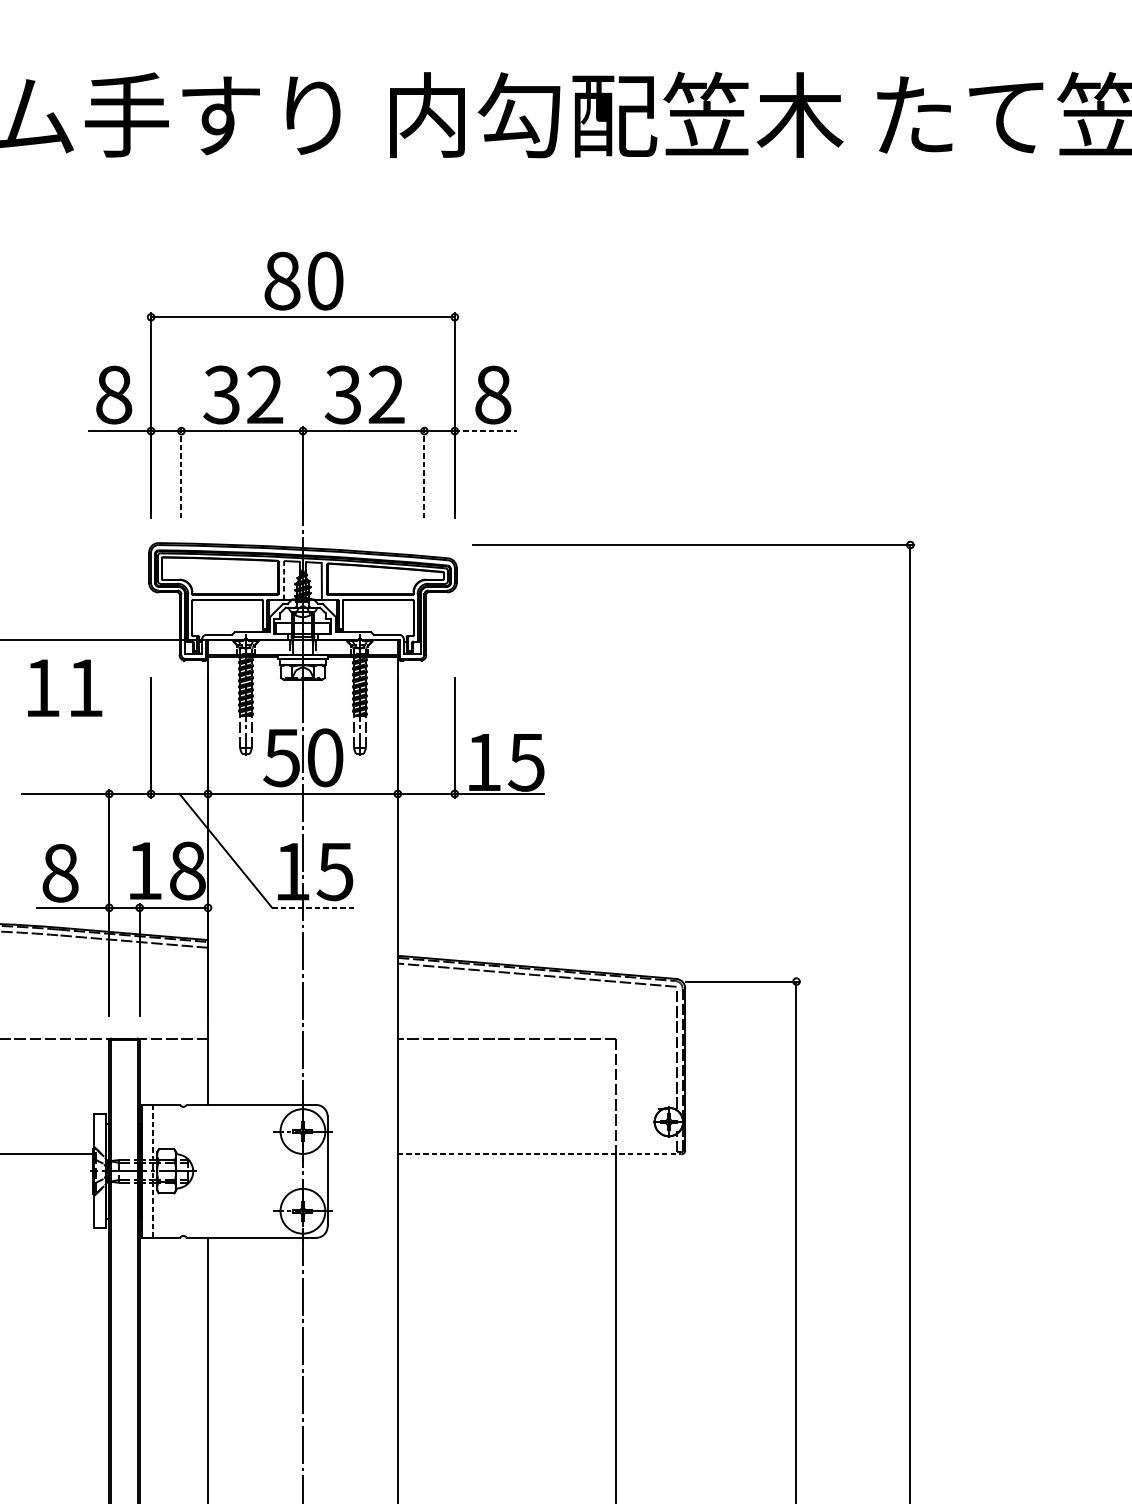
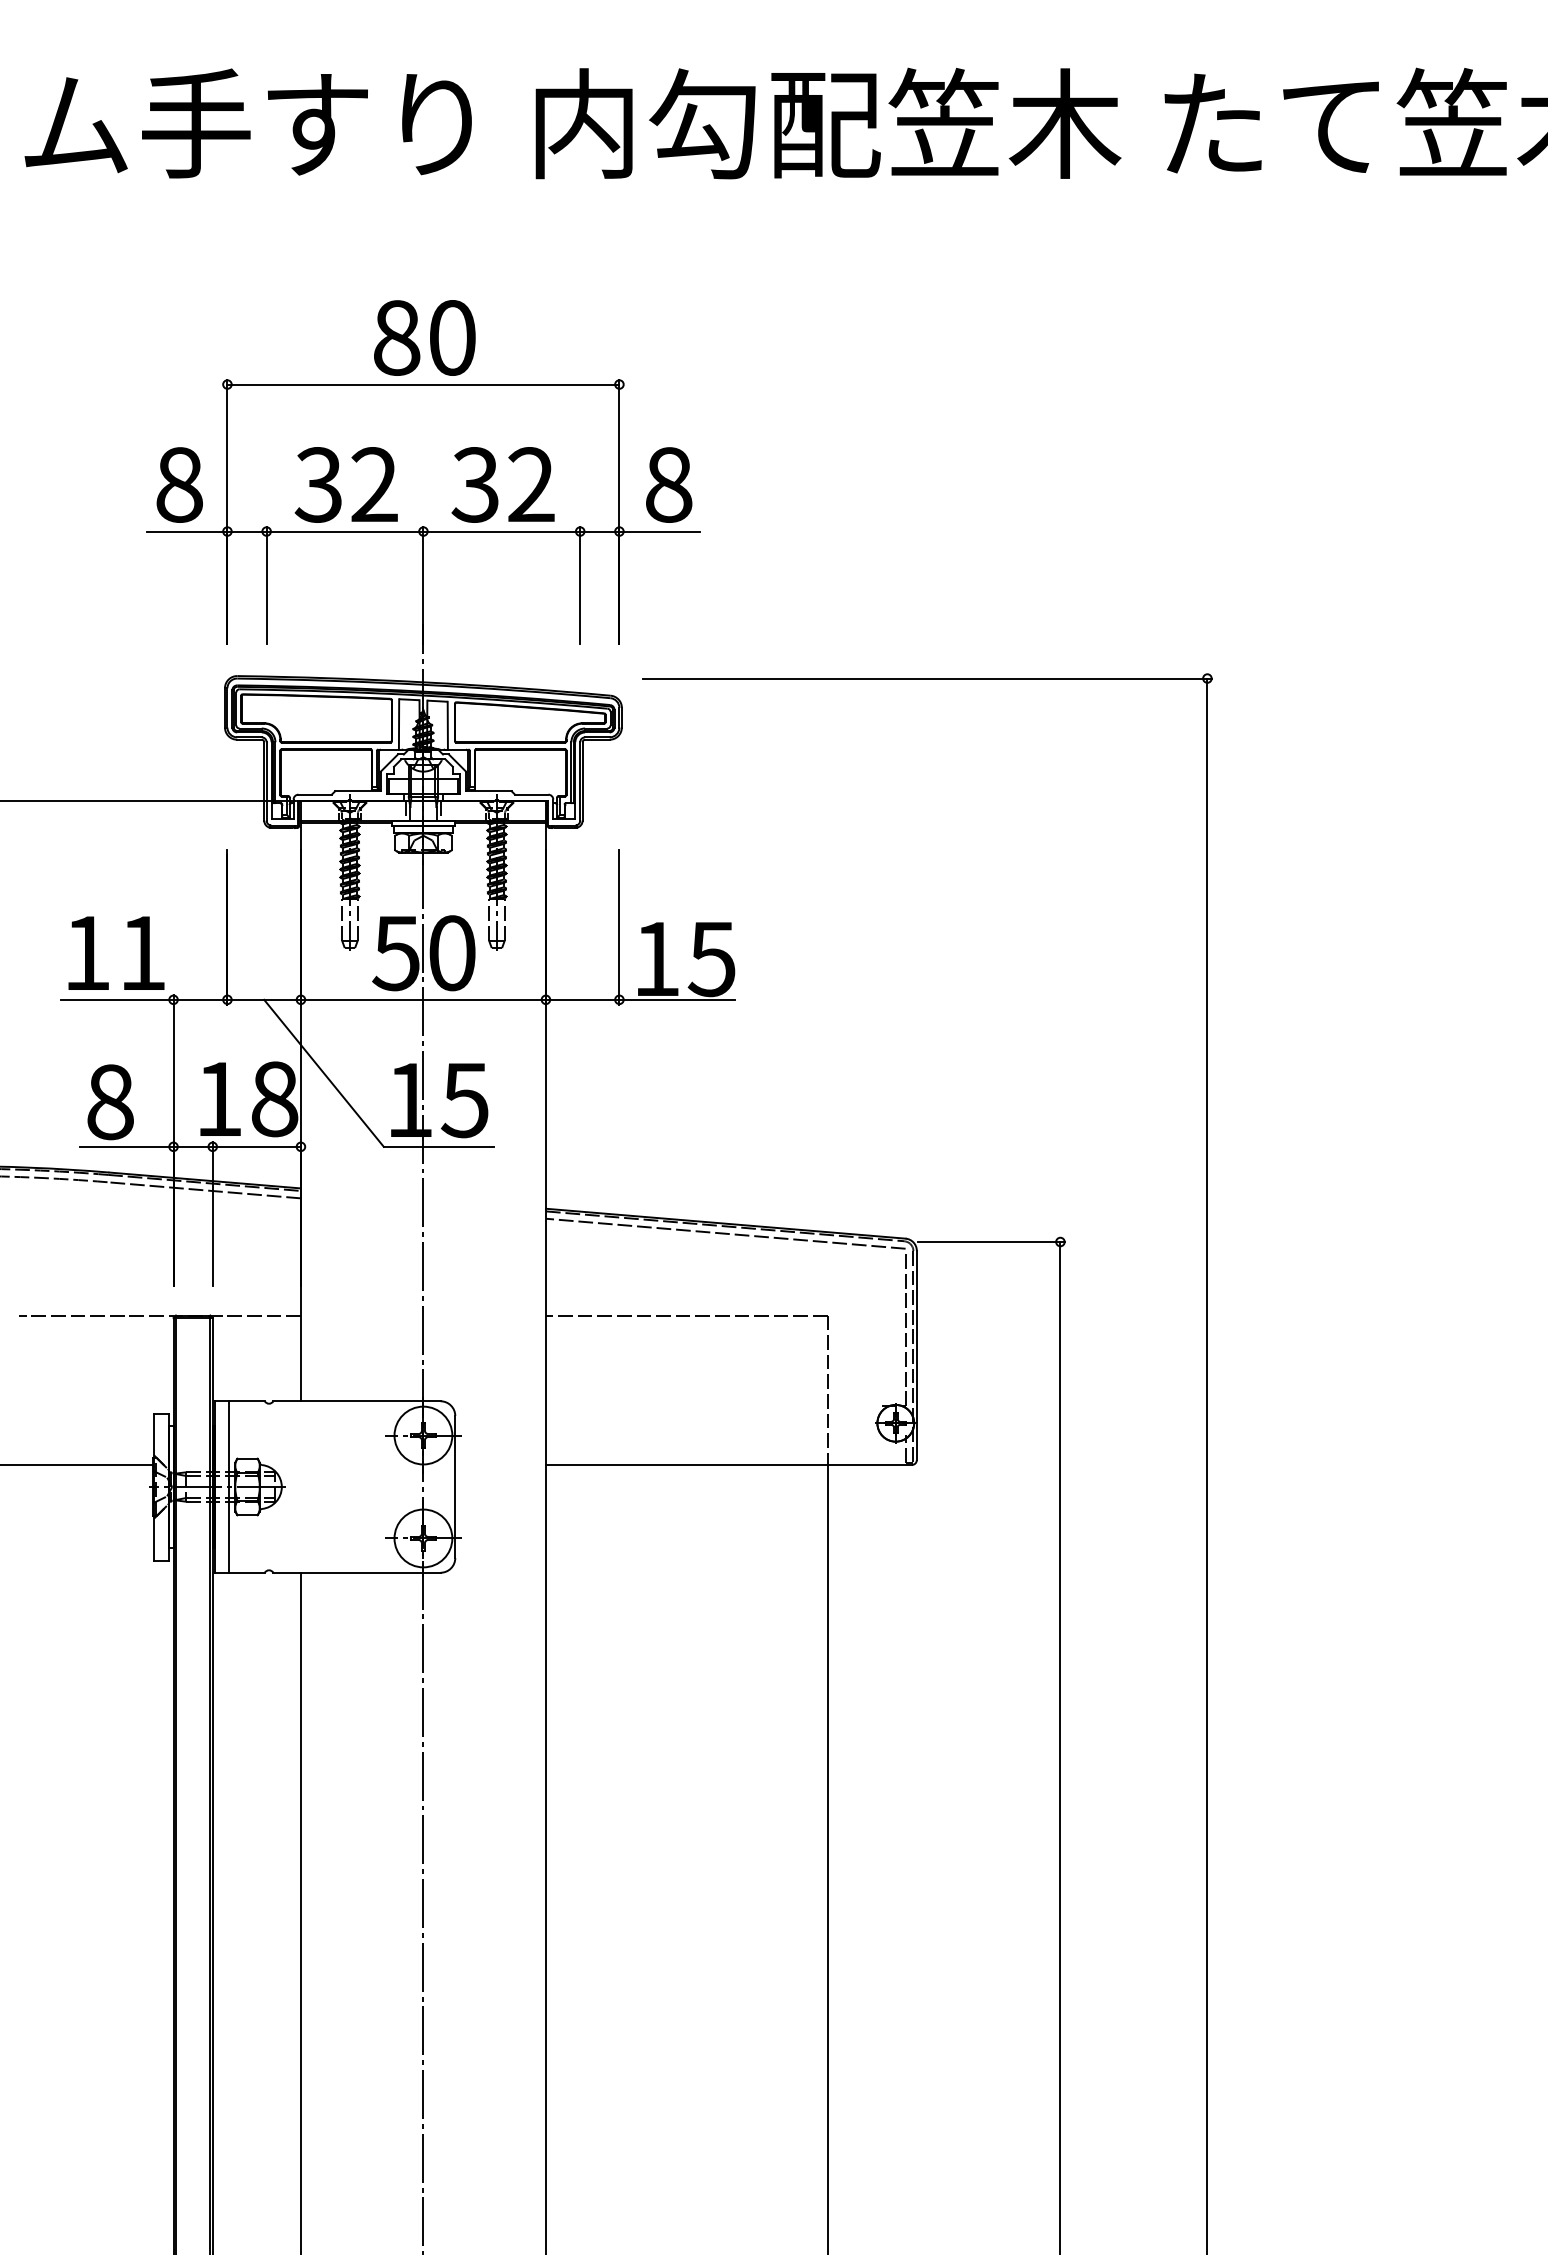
line: (486, 431) -> (660, 531), dashed -> solid
line: (181, 472) -> (266, 585), dashed -> solid
line: (424, 472) -> (580, 585), dashed -> solid
line: (284, 579) -> (399, 723), dashed -> solid
text: (65, 687) -> (116, 952), moved
line: (314, 907) -> (438, 1146), dashed -> solid
line: (540, 1153) -> (729, 1464), dashed -> solid
line: (152, 1171) -> (229, 1487), dashed -> solid

